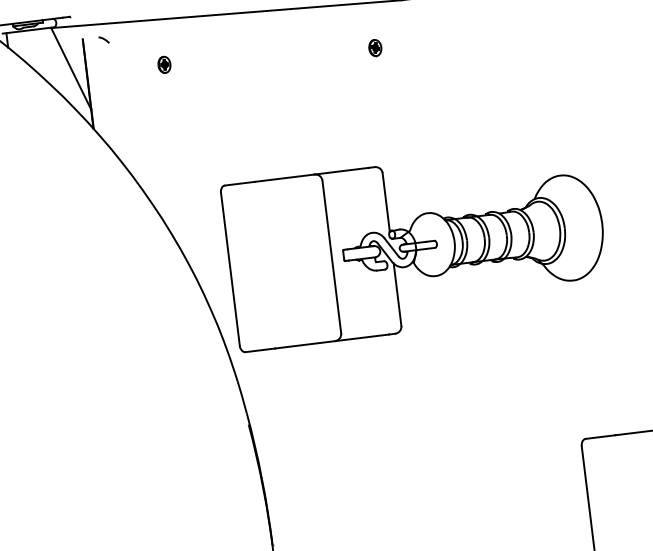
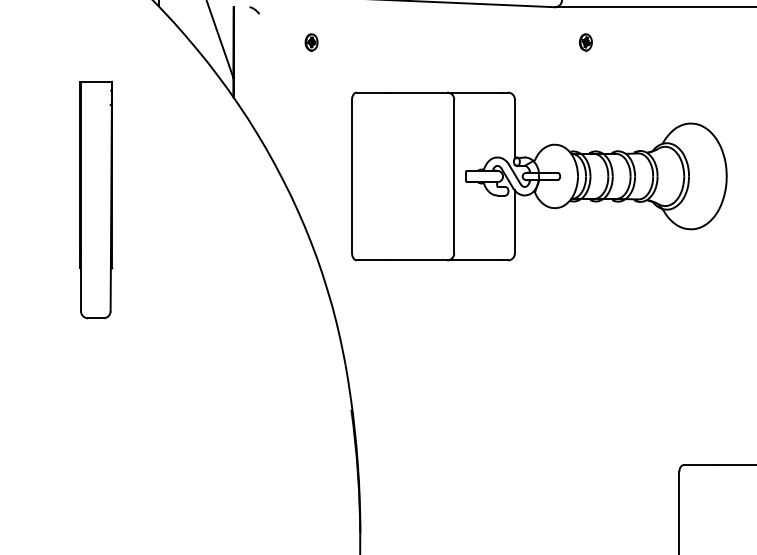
part: (374, 48) -> (585, 42), moved
part: (416, 246) -> (539, 176), moved

